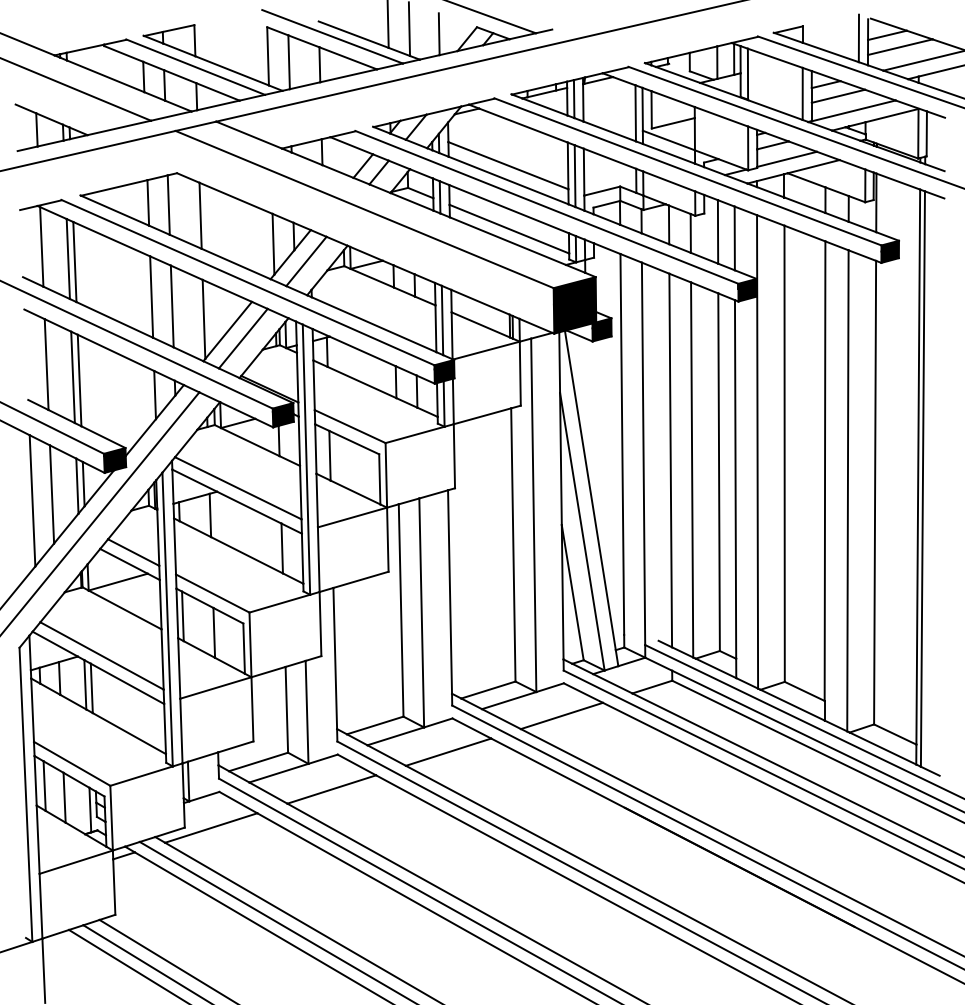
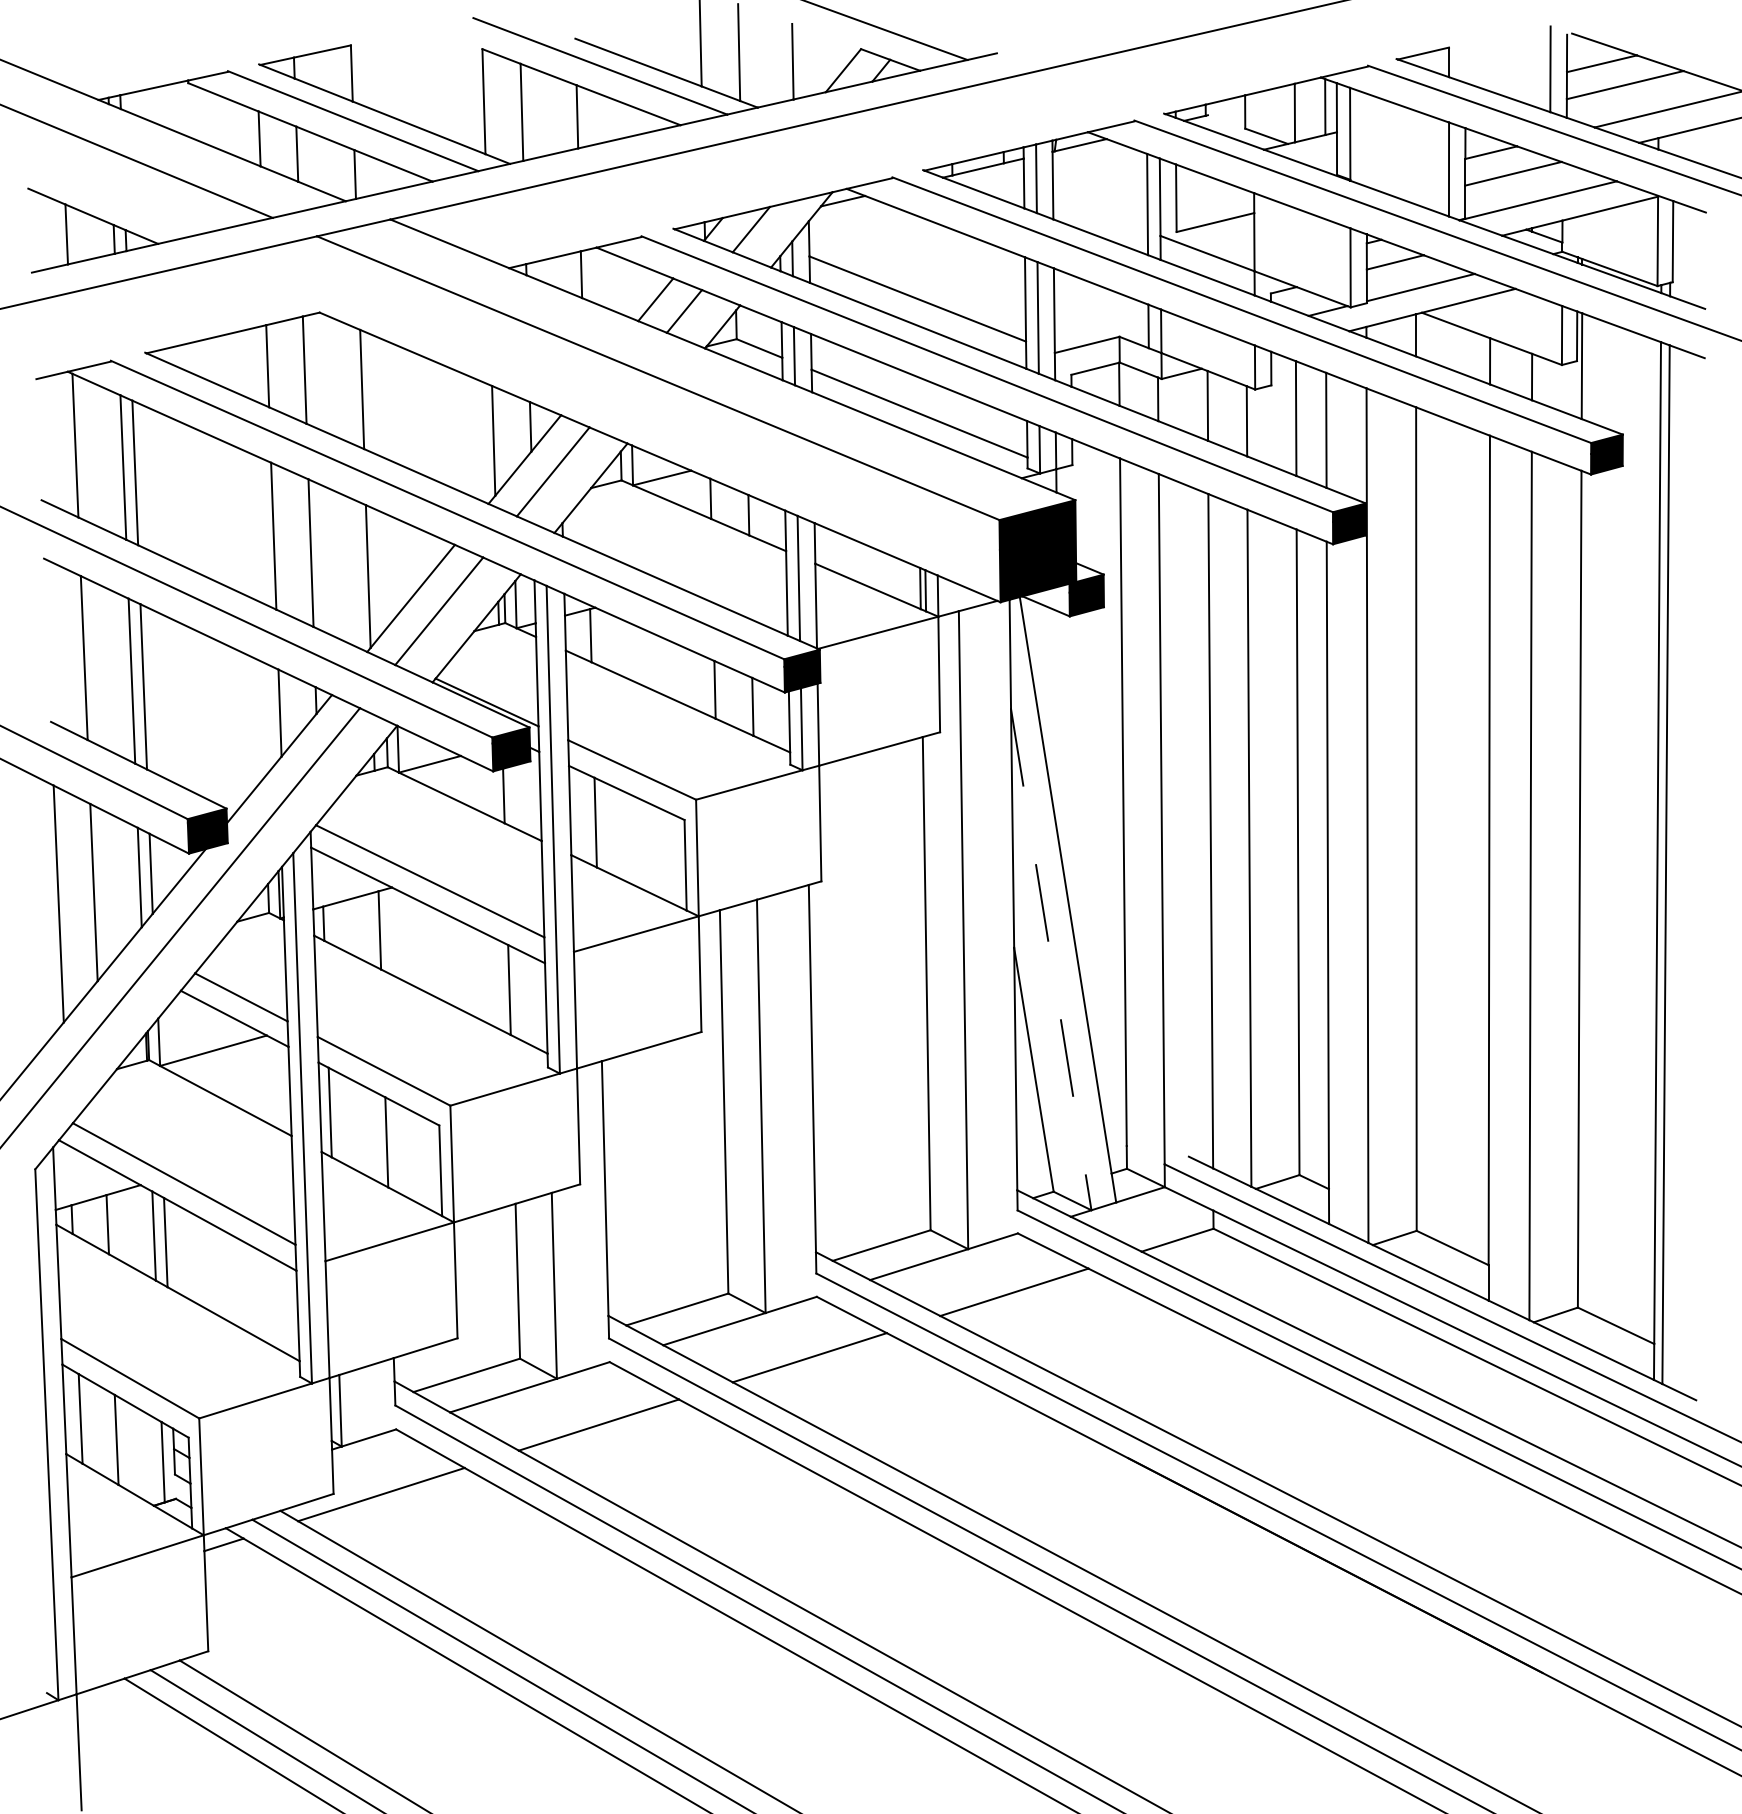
line: (582, 531) -> (1051, 959), solid -> dashed

